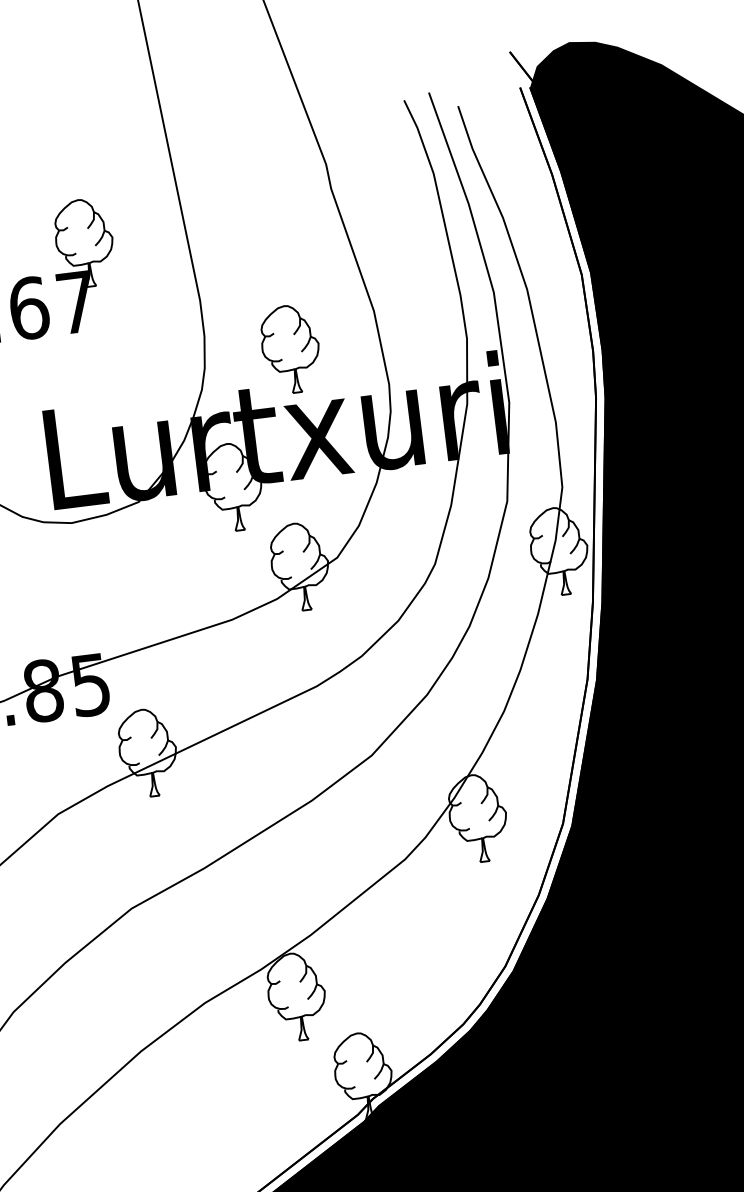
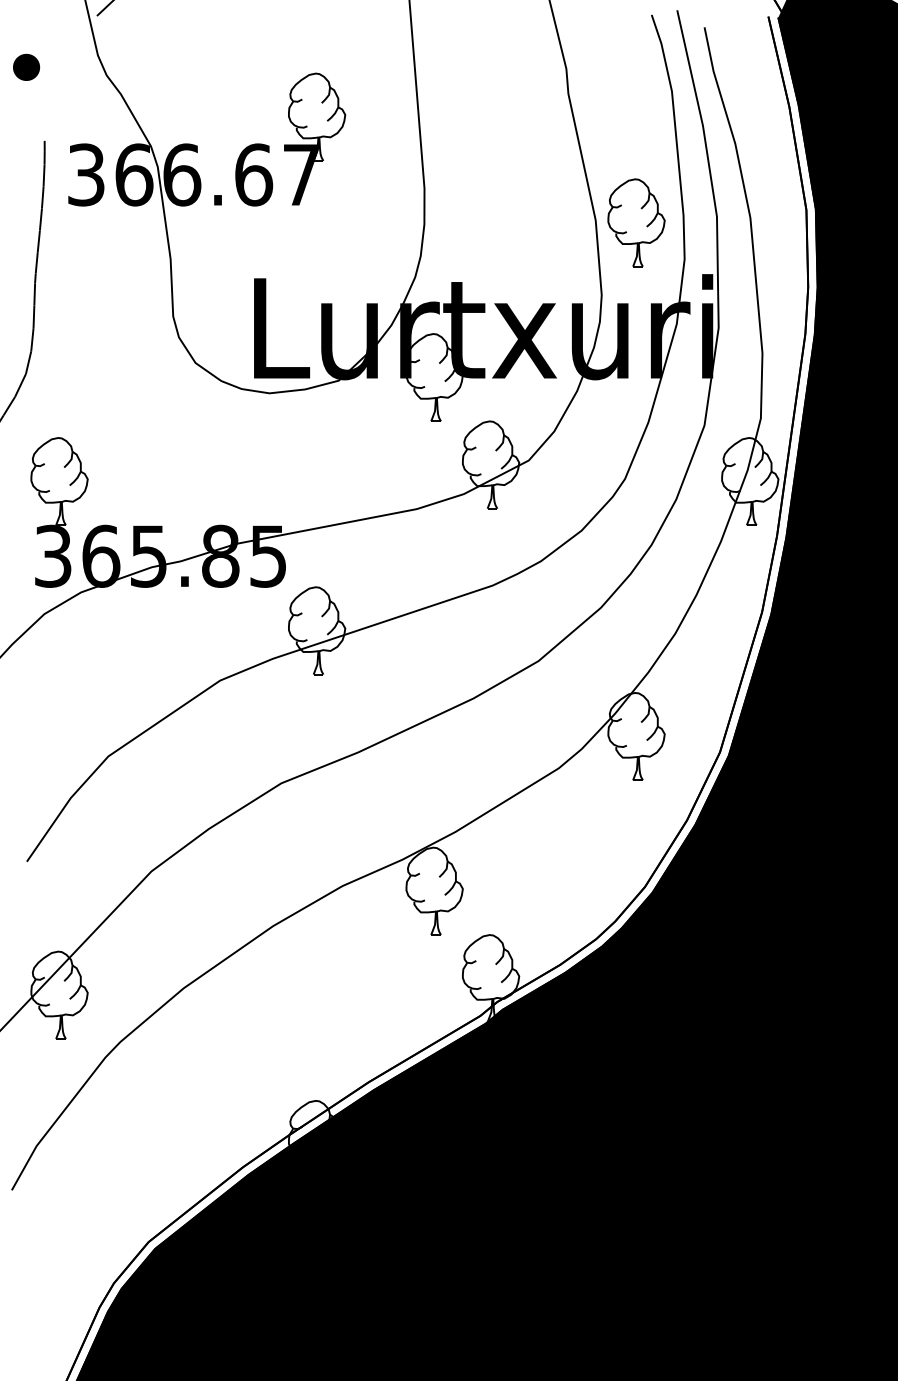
part: (290, 348) -> (636, 222), moved

